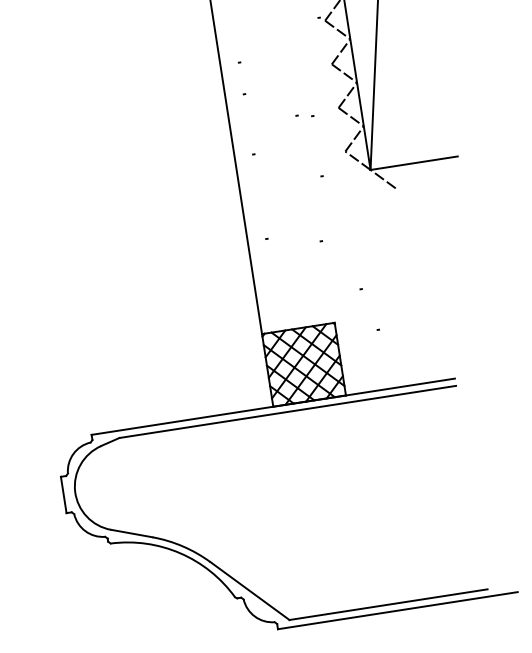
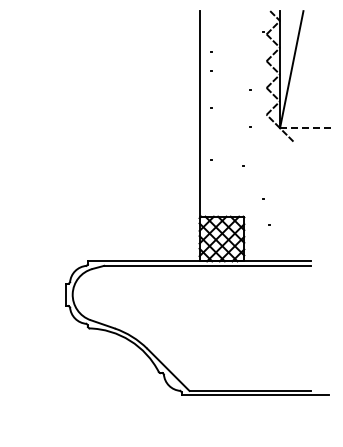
line: (413, 163) -> (306, 128), solid -> dashed

